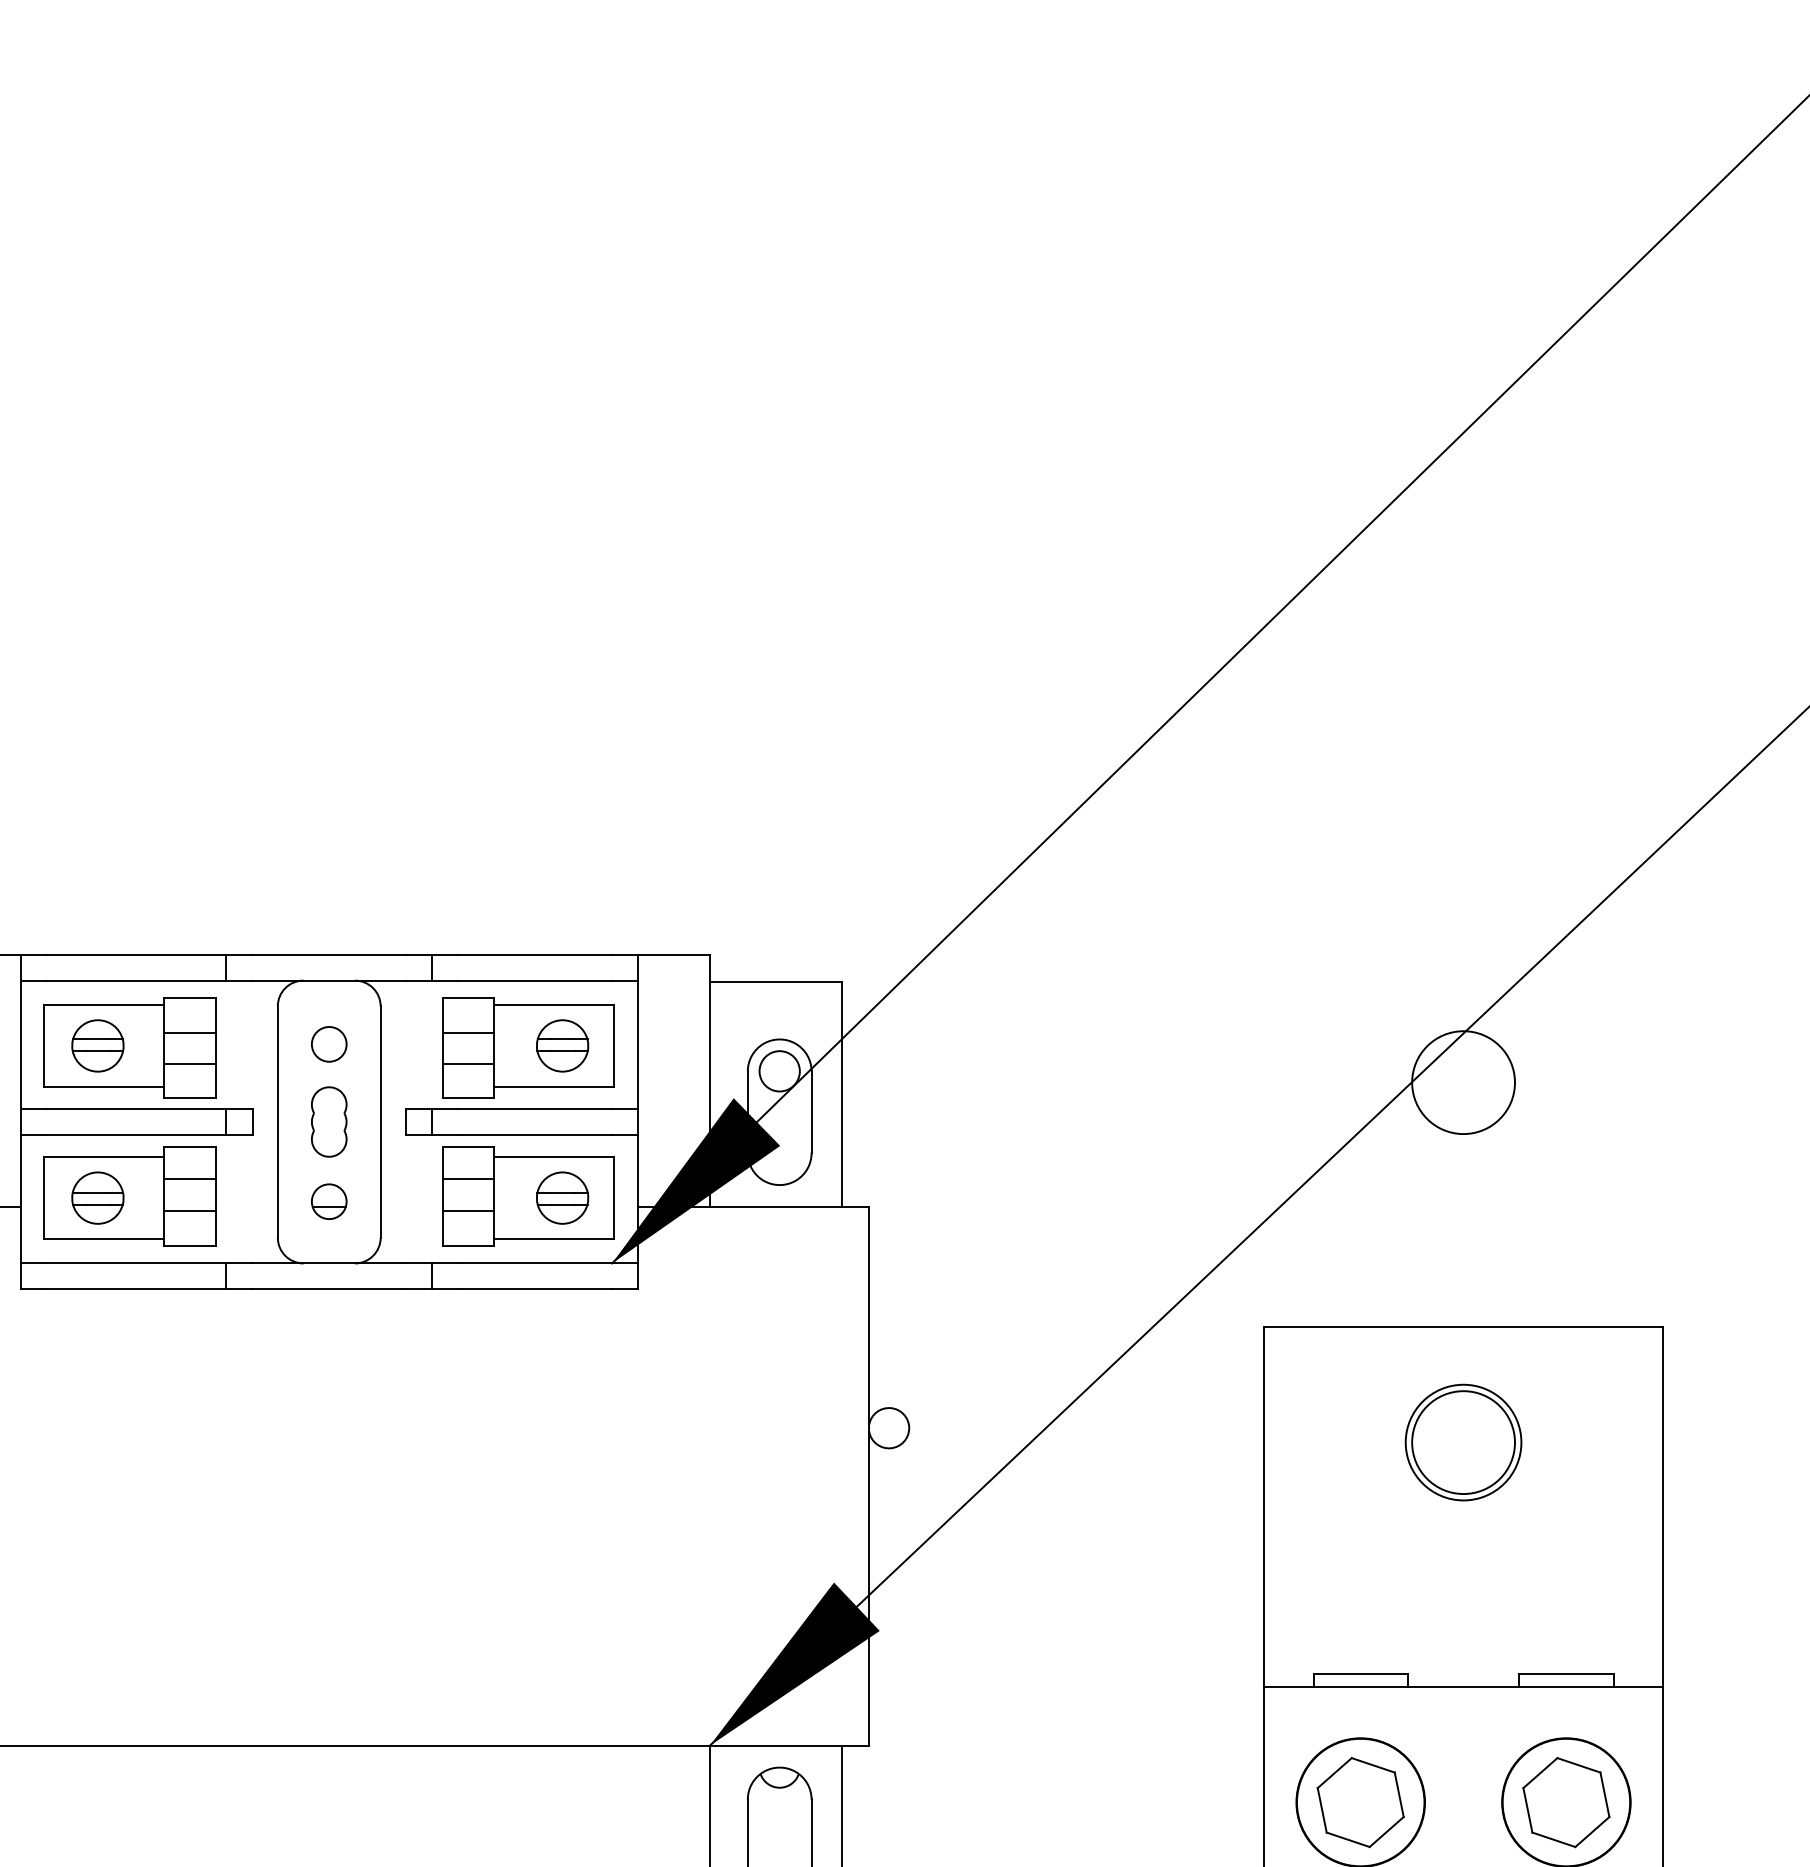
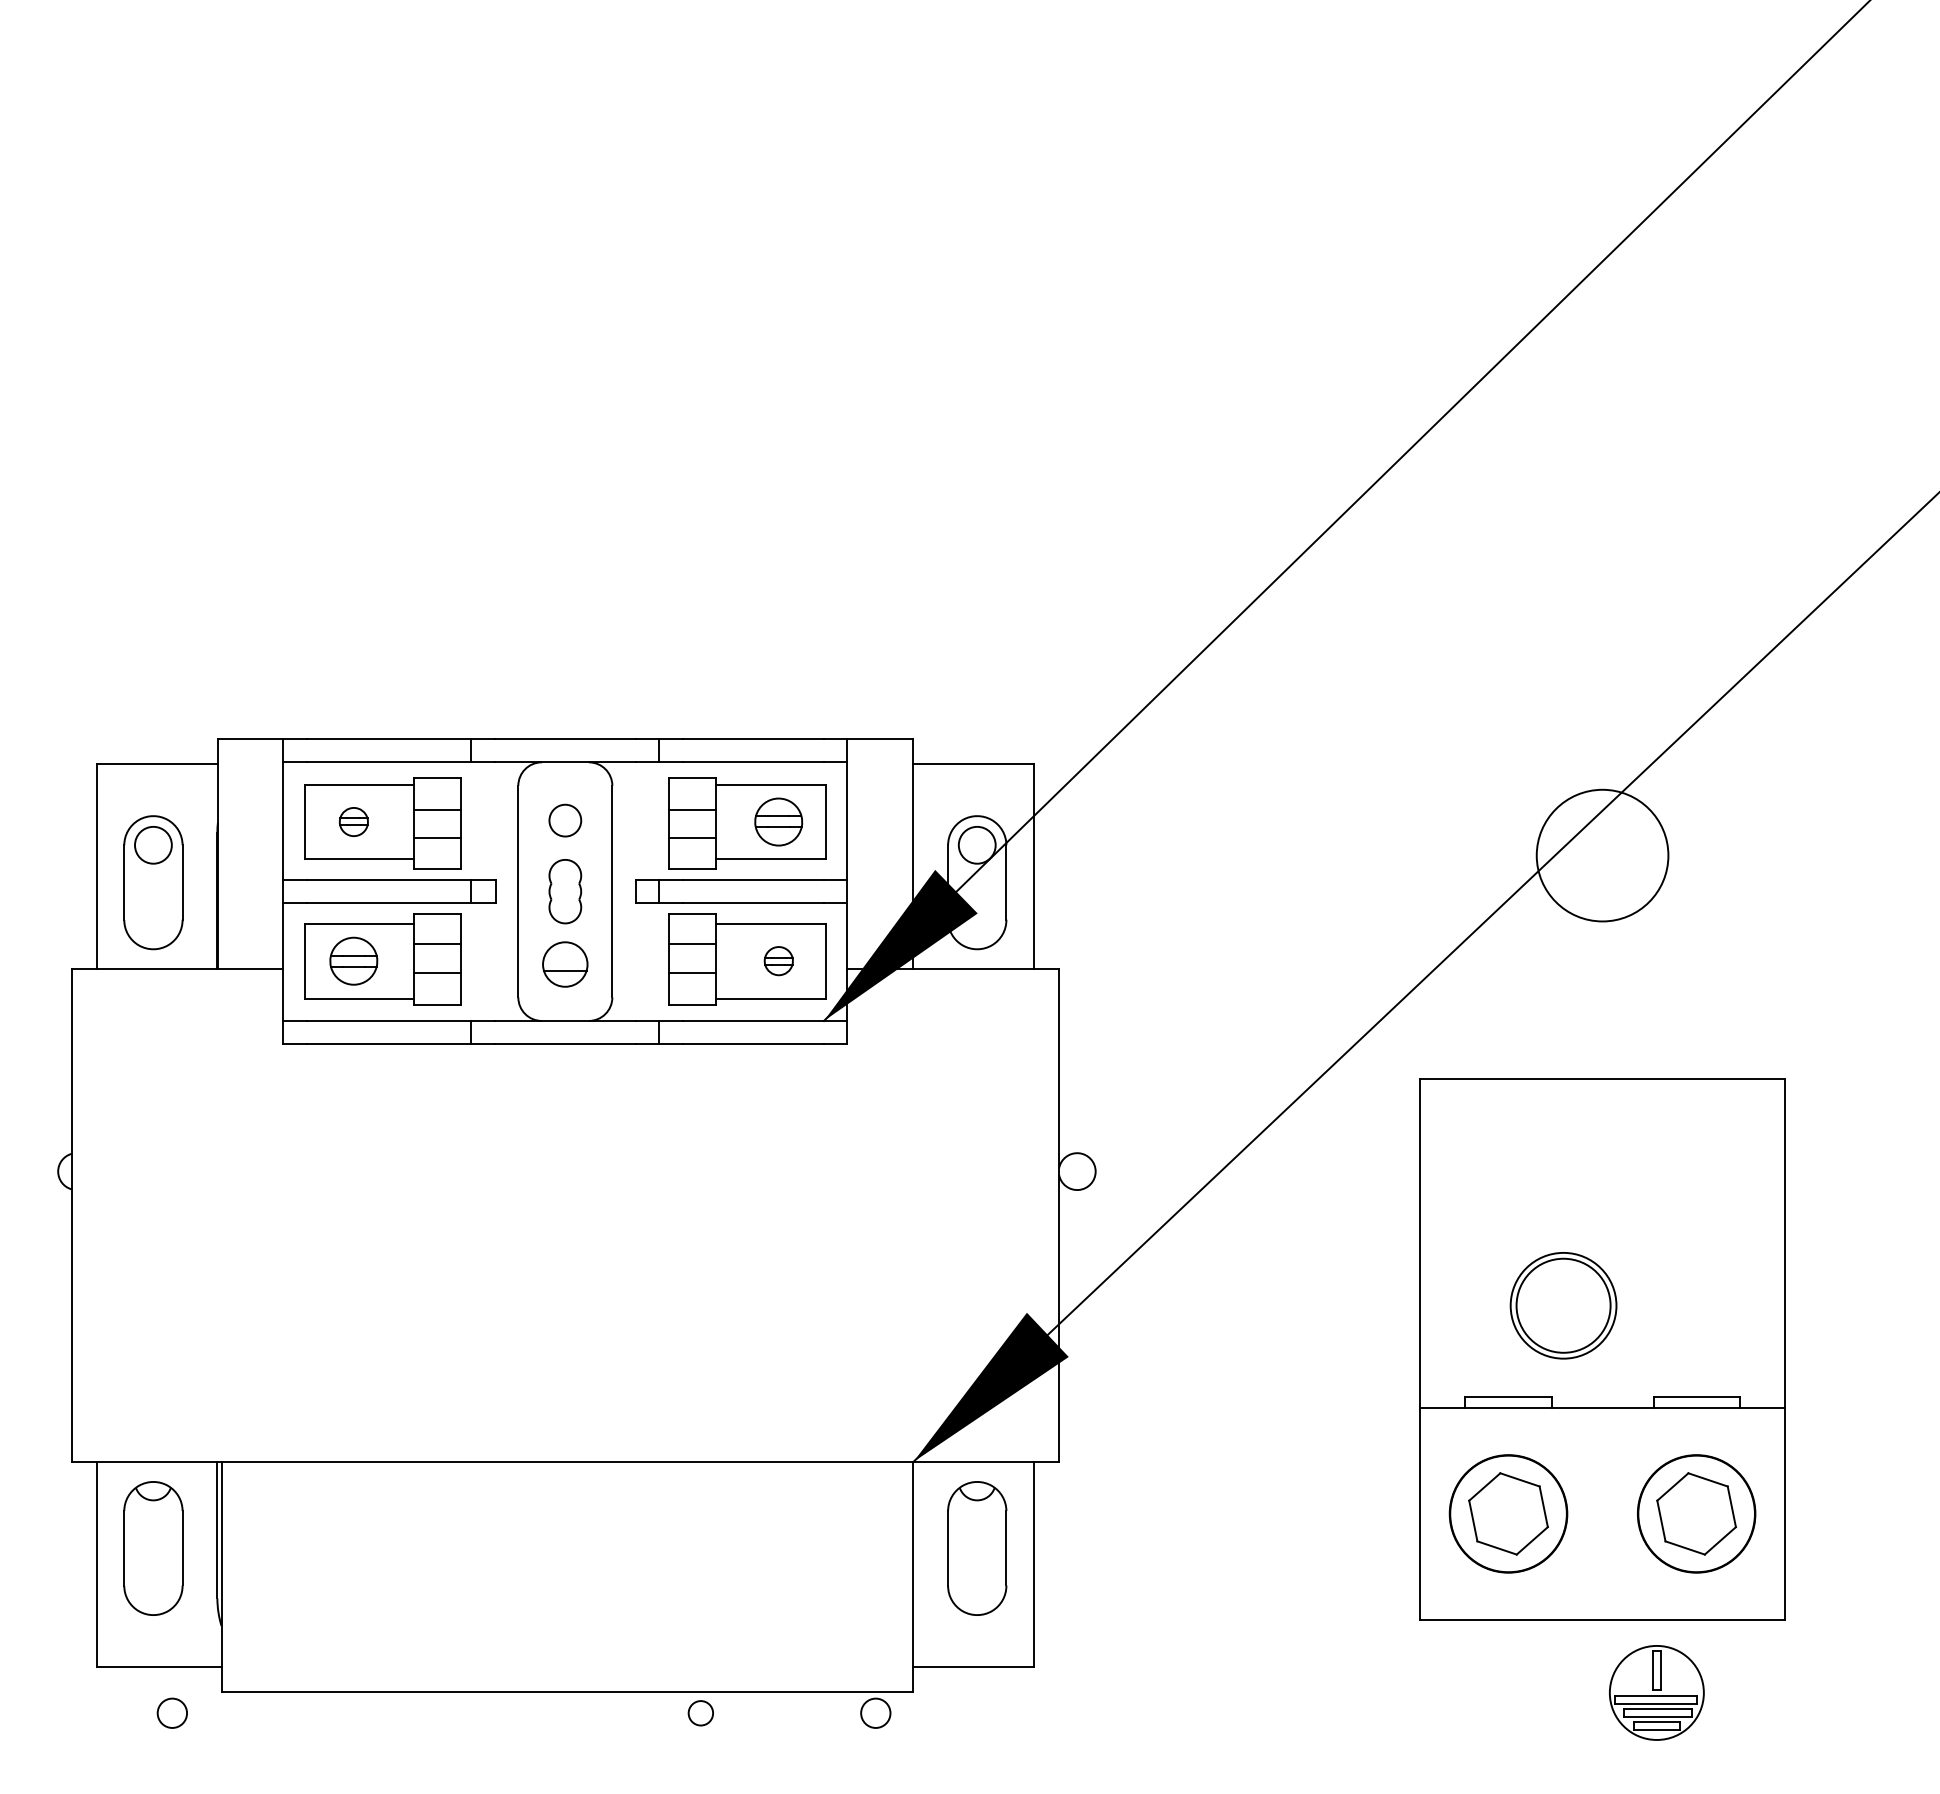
part: (97, 1045) -> (353, 821), size x0.6
circle: (1463, 1082) -> (1602, 855), size x1.4
part: (562, 1197) -> (778, 960), size x0.6
part: (329, 1201) -> (565, 964), size x1.4
part: (1463, 1442) -> (1563, 1305), moved

